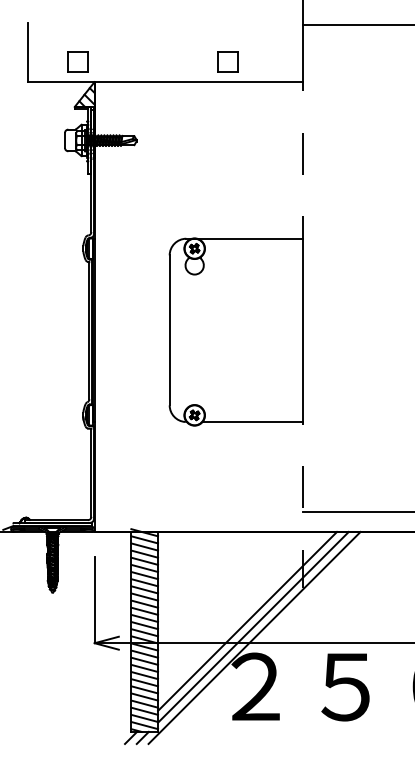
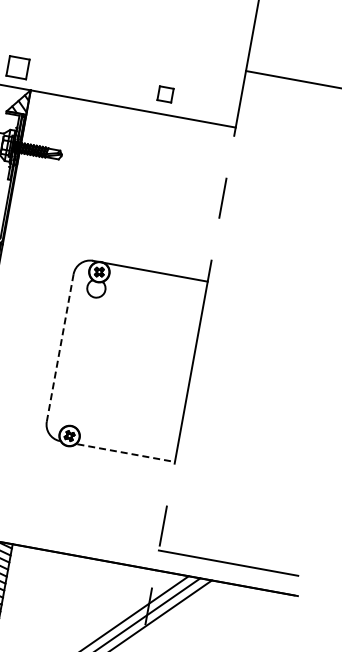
part: (227, 61) -> (165, 93), size x0.7
line: (169, 330) -> (60, 348), solid -> dashed
line: (253, 422) -> (126, 453), solid -> dashed

